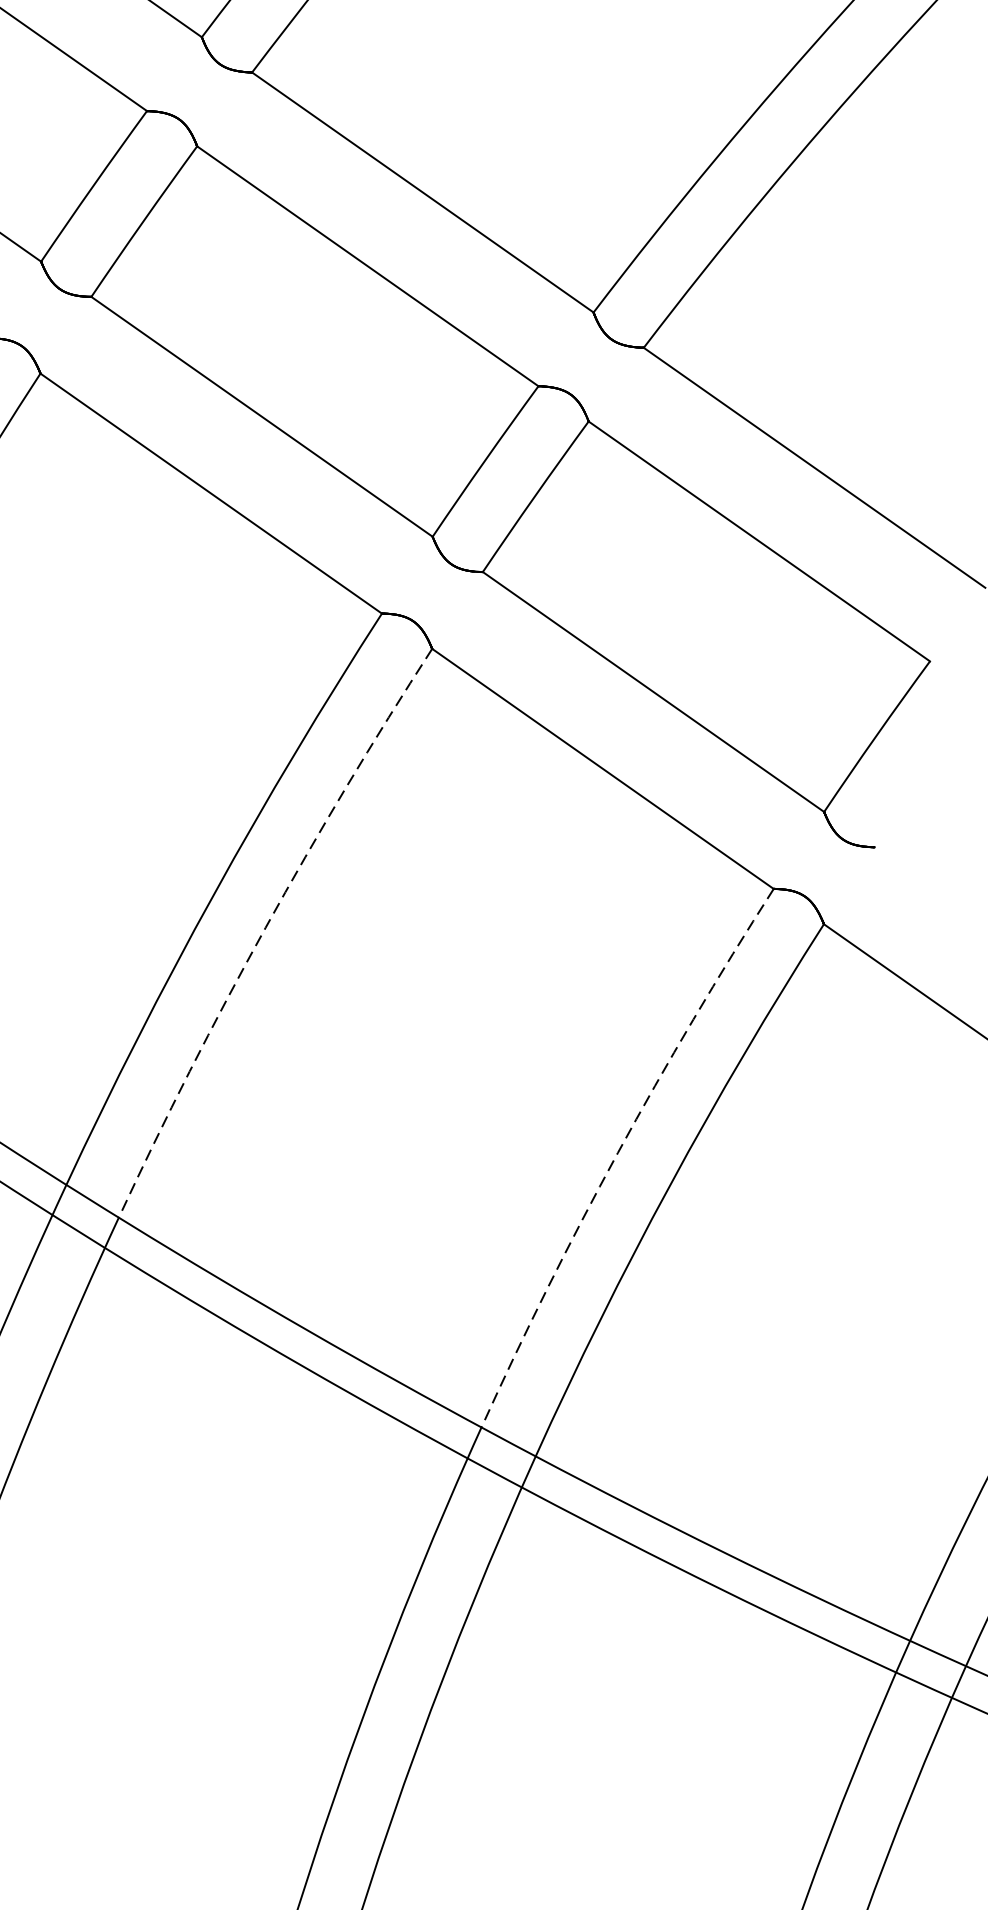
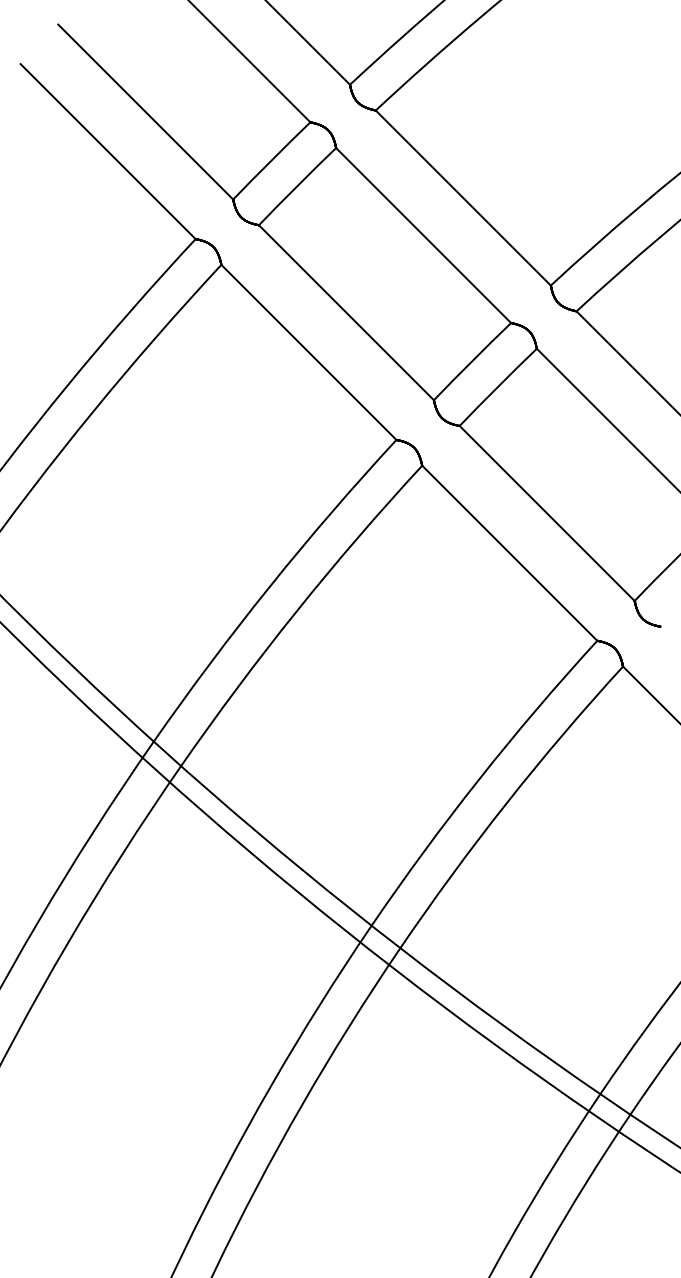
arc: (265, 927) -> (296, 611), dashed -> solid
arc: (618, 1153) -> (479, 779), dashed -> solid

